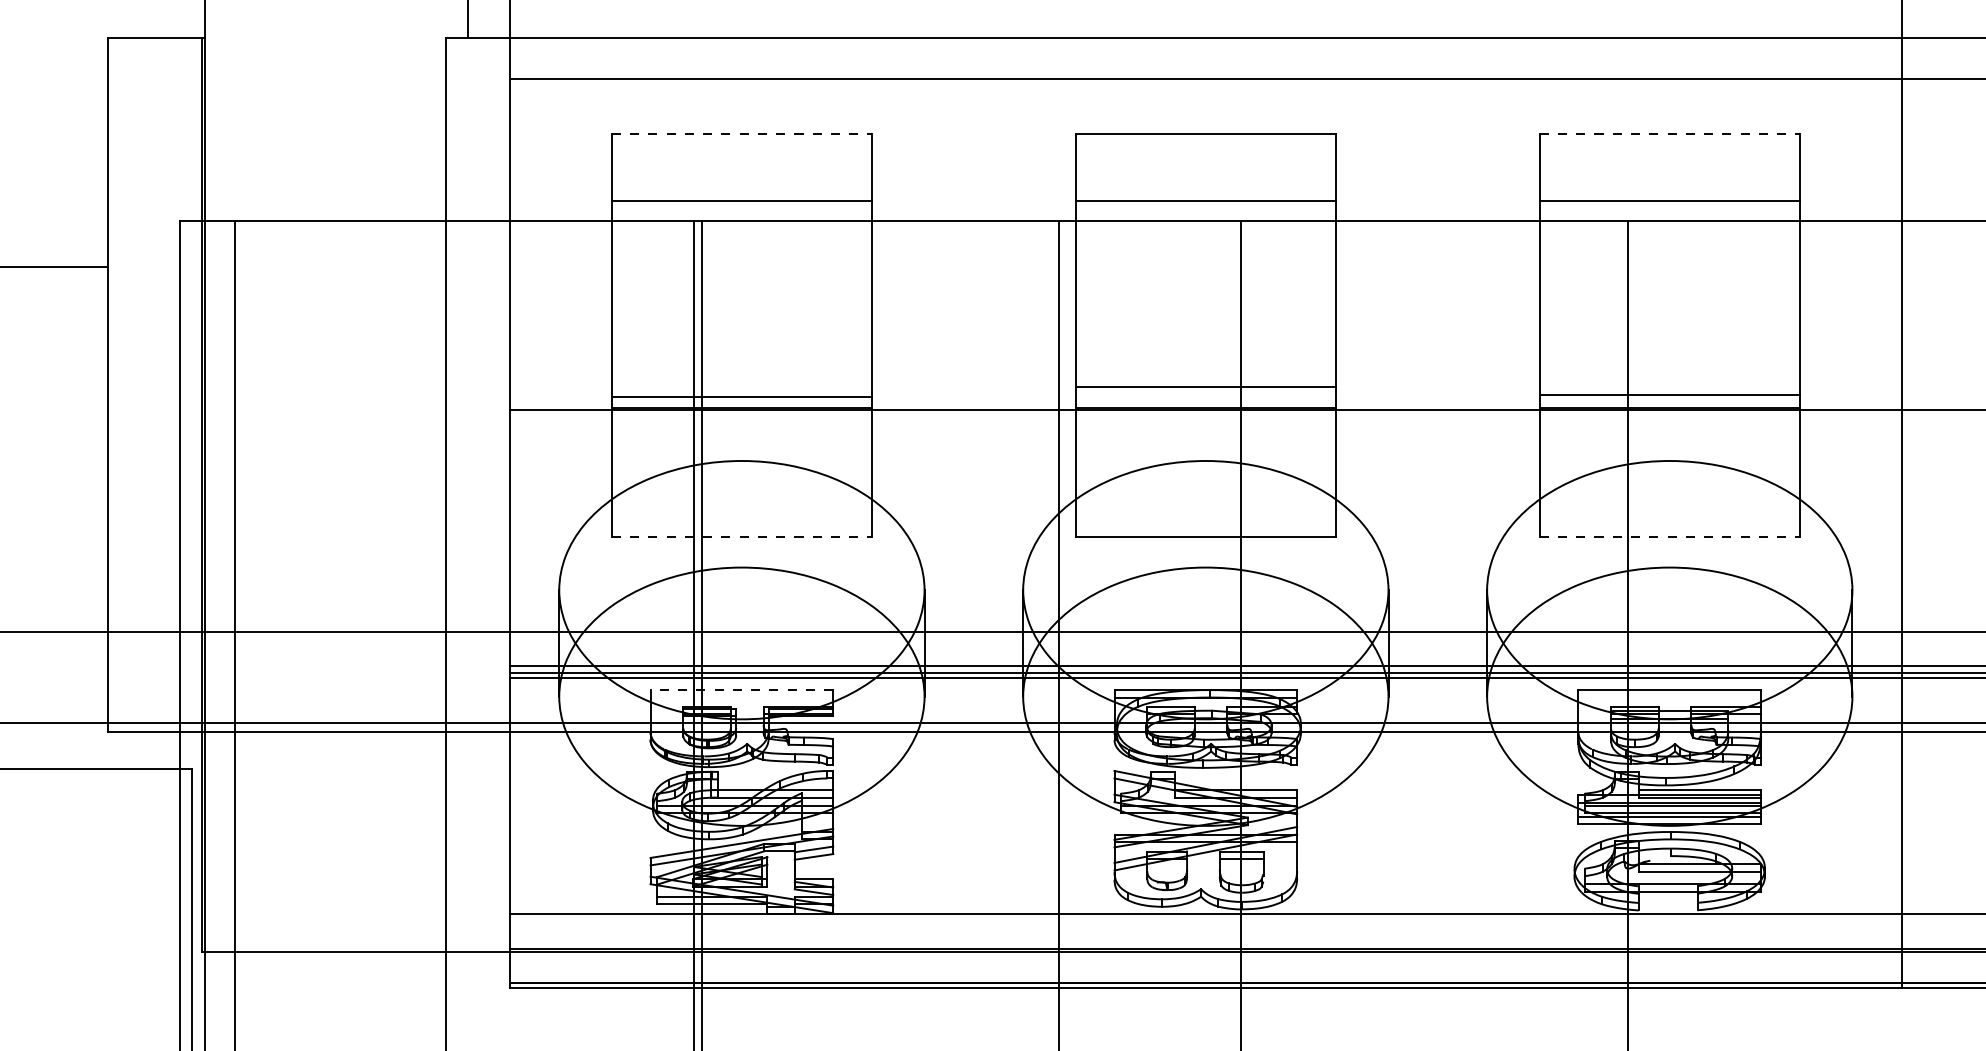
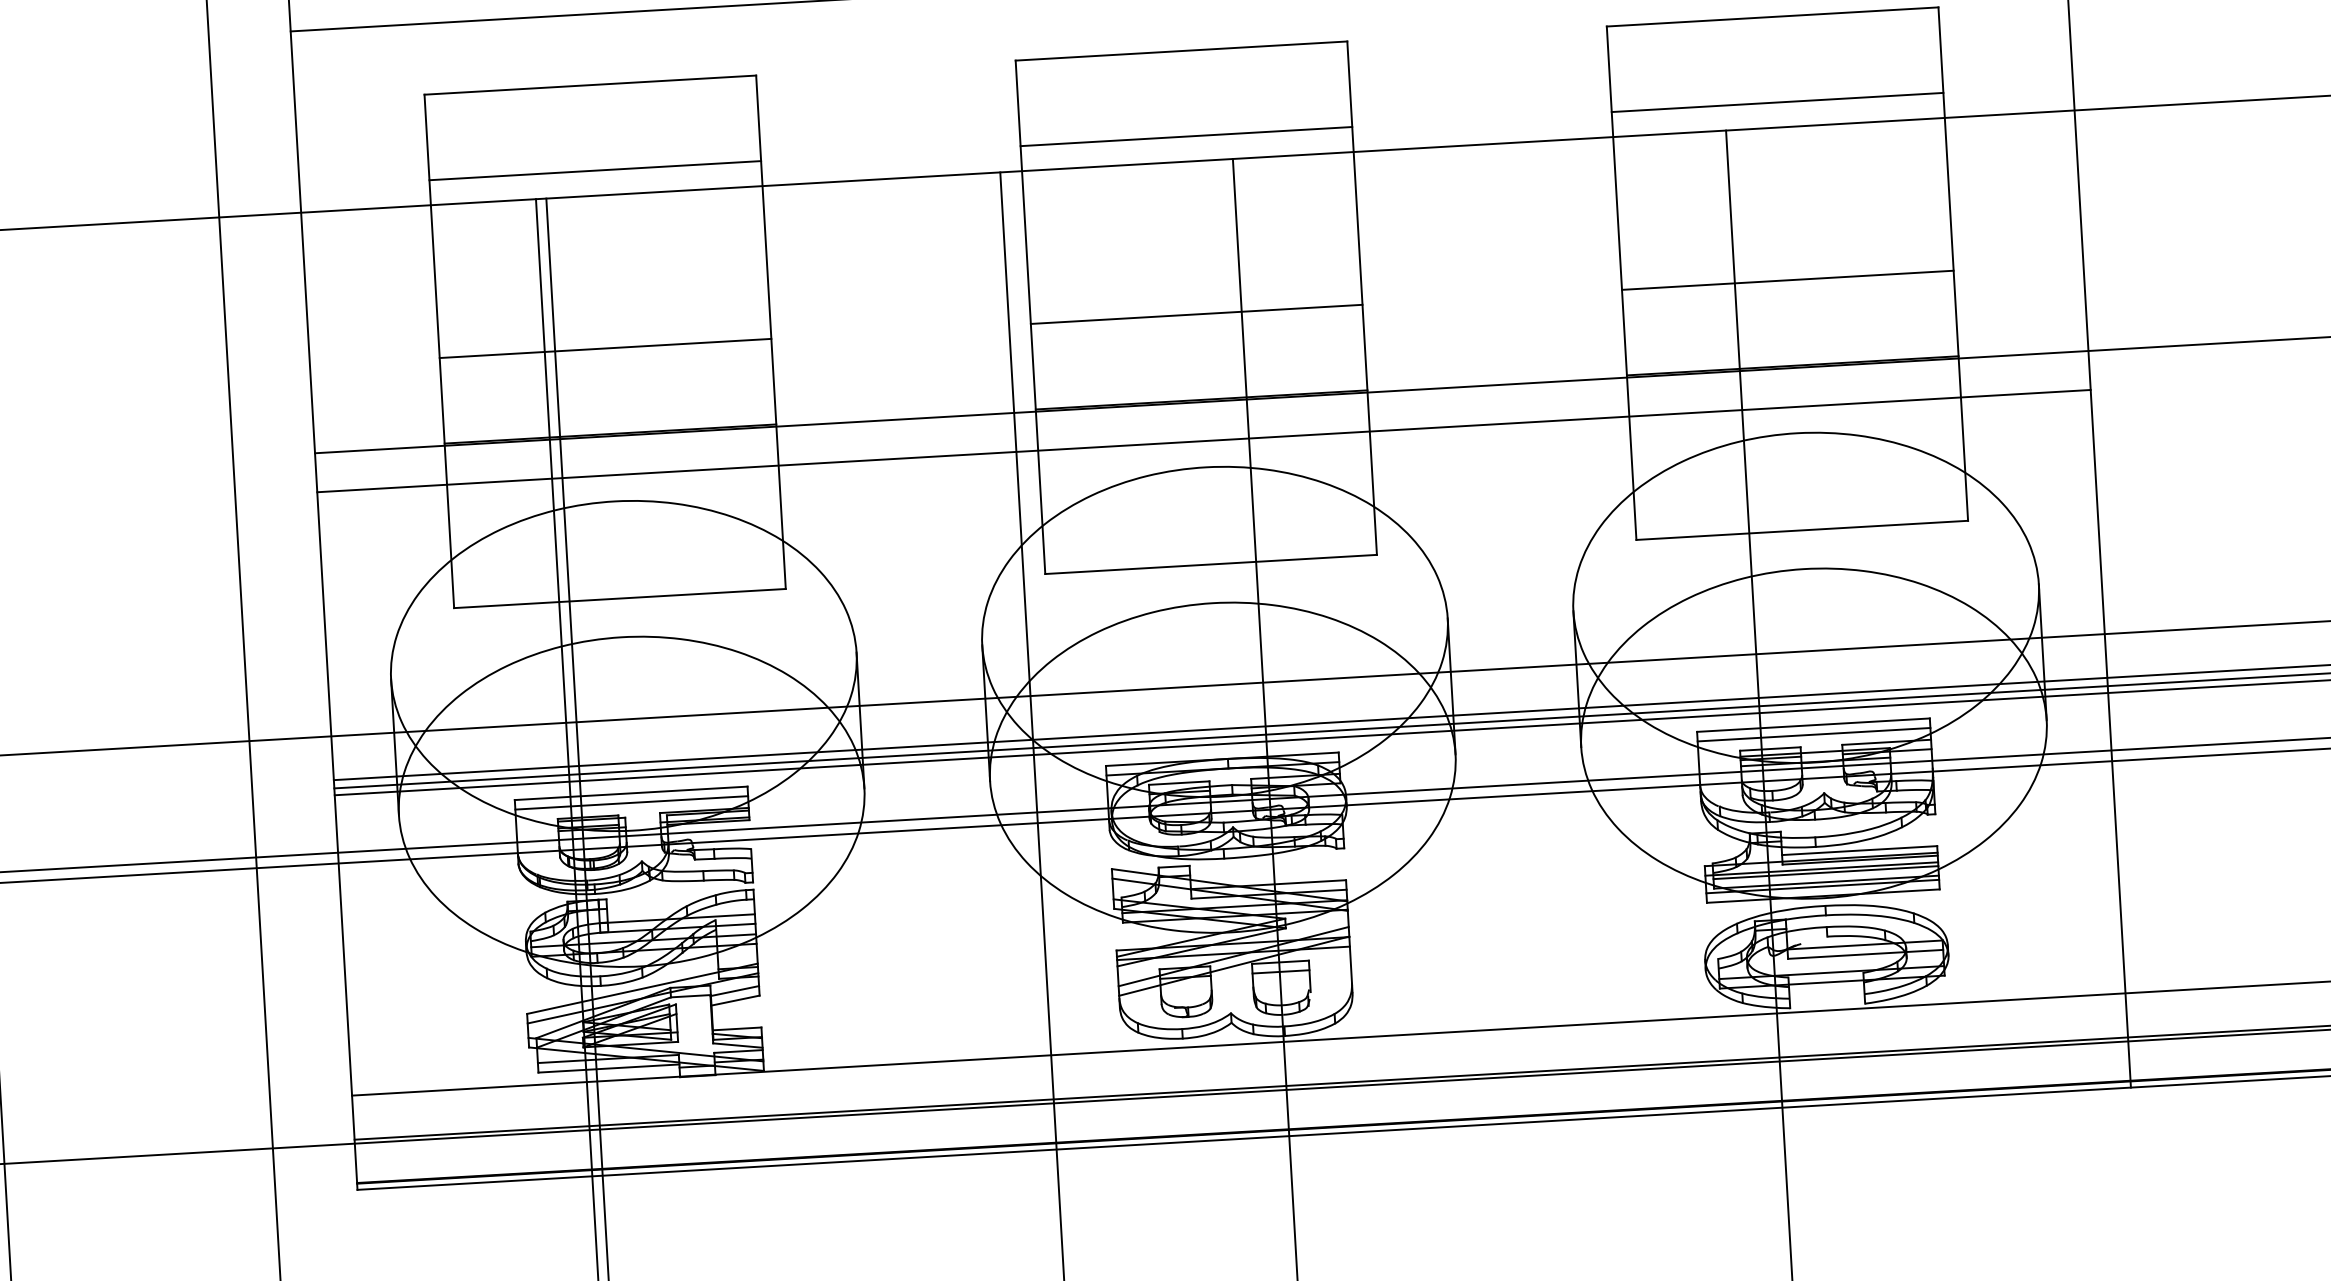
line: (742, 134) -> (591, 85), dashed -> solid
line: (1670, 134) -> (1773, 17), dashed -> solid
line: (1205, 386) -> (1196, 313), moved
line: (1669, 394) -> (1787, 279), moved
line: (741, 396) -> (604, 347), moved
line: (1205, 440) -> (1203, 441), added
line: (742, 537) -> (620, 598), dashed -> solid
line: (1670, 537) -> (1803, 530), dashed -> solid
line: (741, 690) -> (630, 793), dashed -> solid
line: (741, 697) -> (631, 802), added
line: (1669, 697) -> (1813, 734), added

